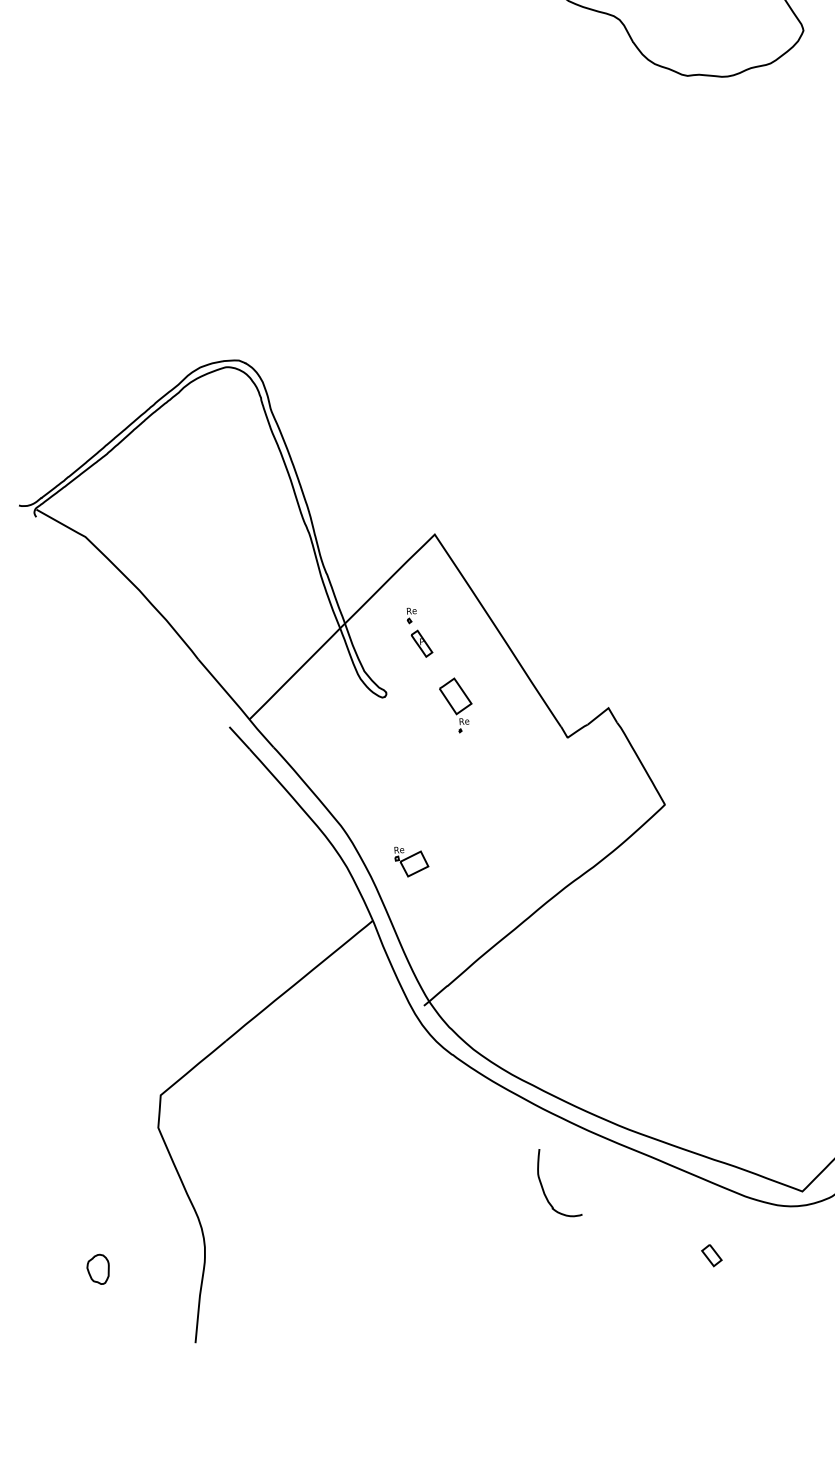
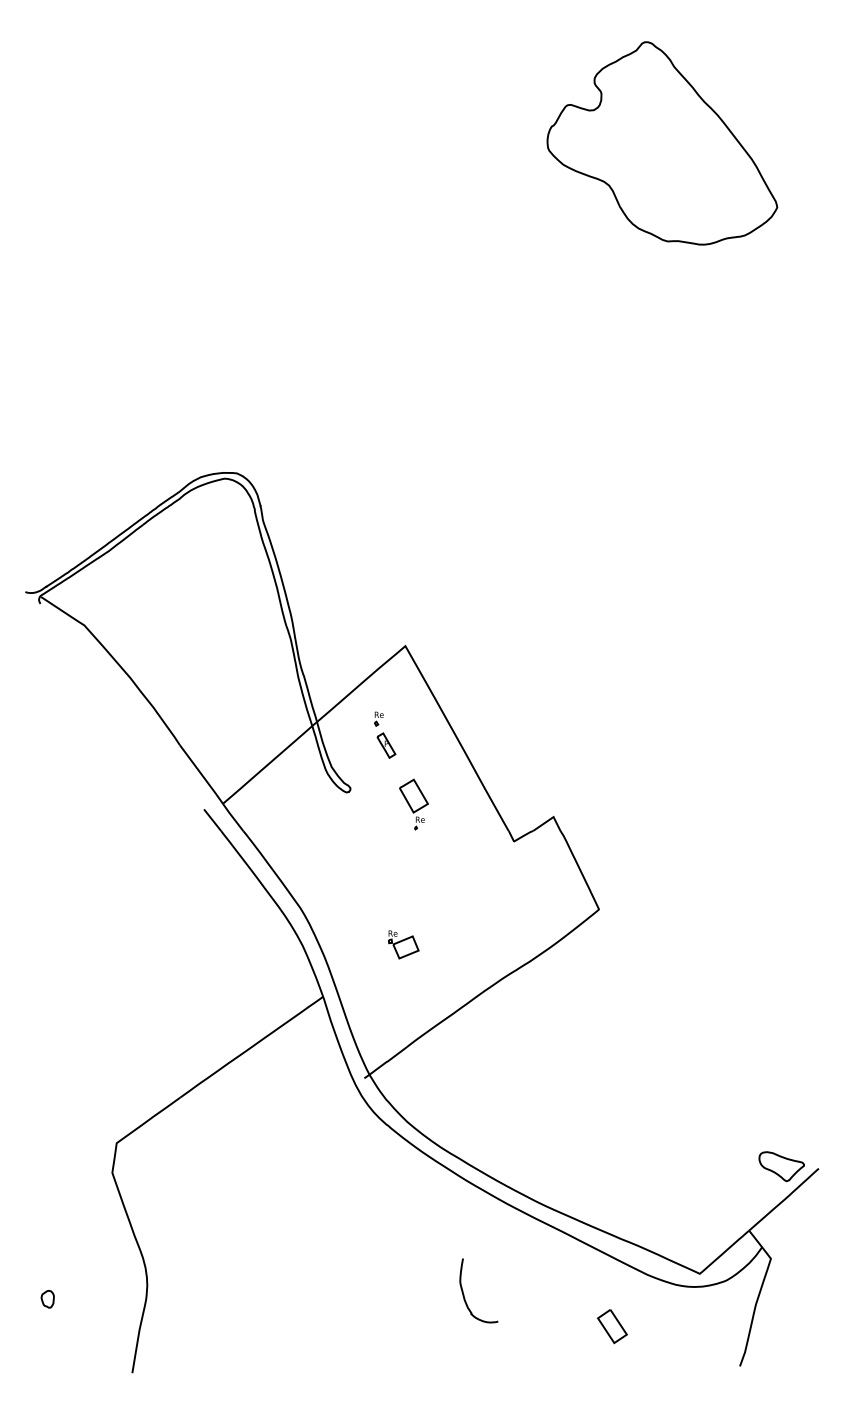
part: (411, 861) -> (403, 944), moved
curve: (543, 1187) -> (464, 1294), moved
part: (711, 1255) -> (612, 1326), size x1.67
part: (97, 1269) -> (47, 1299), size x0.62

